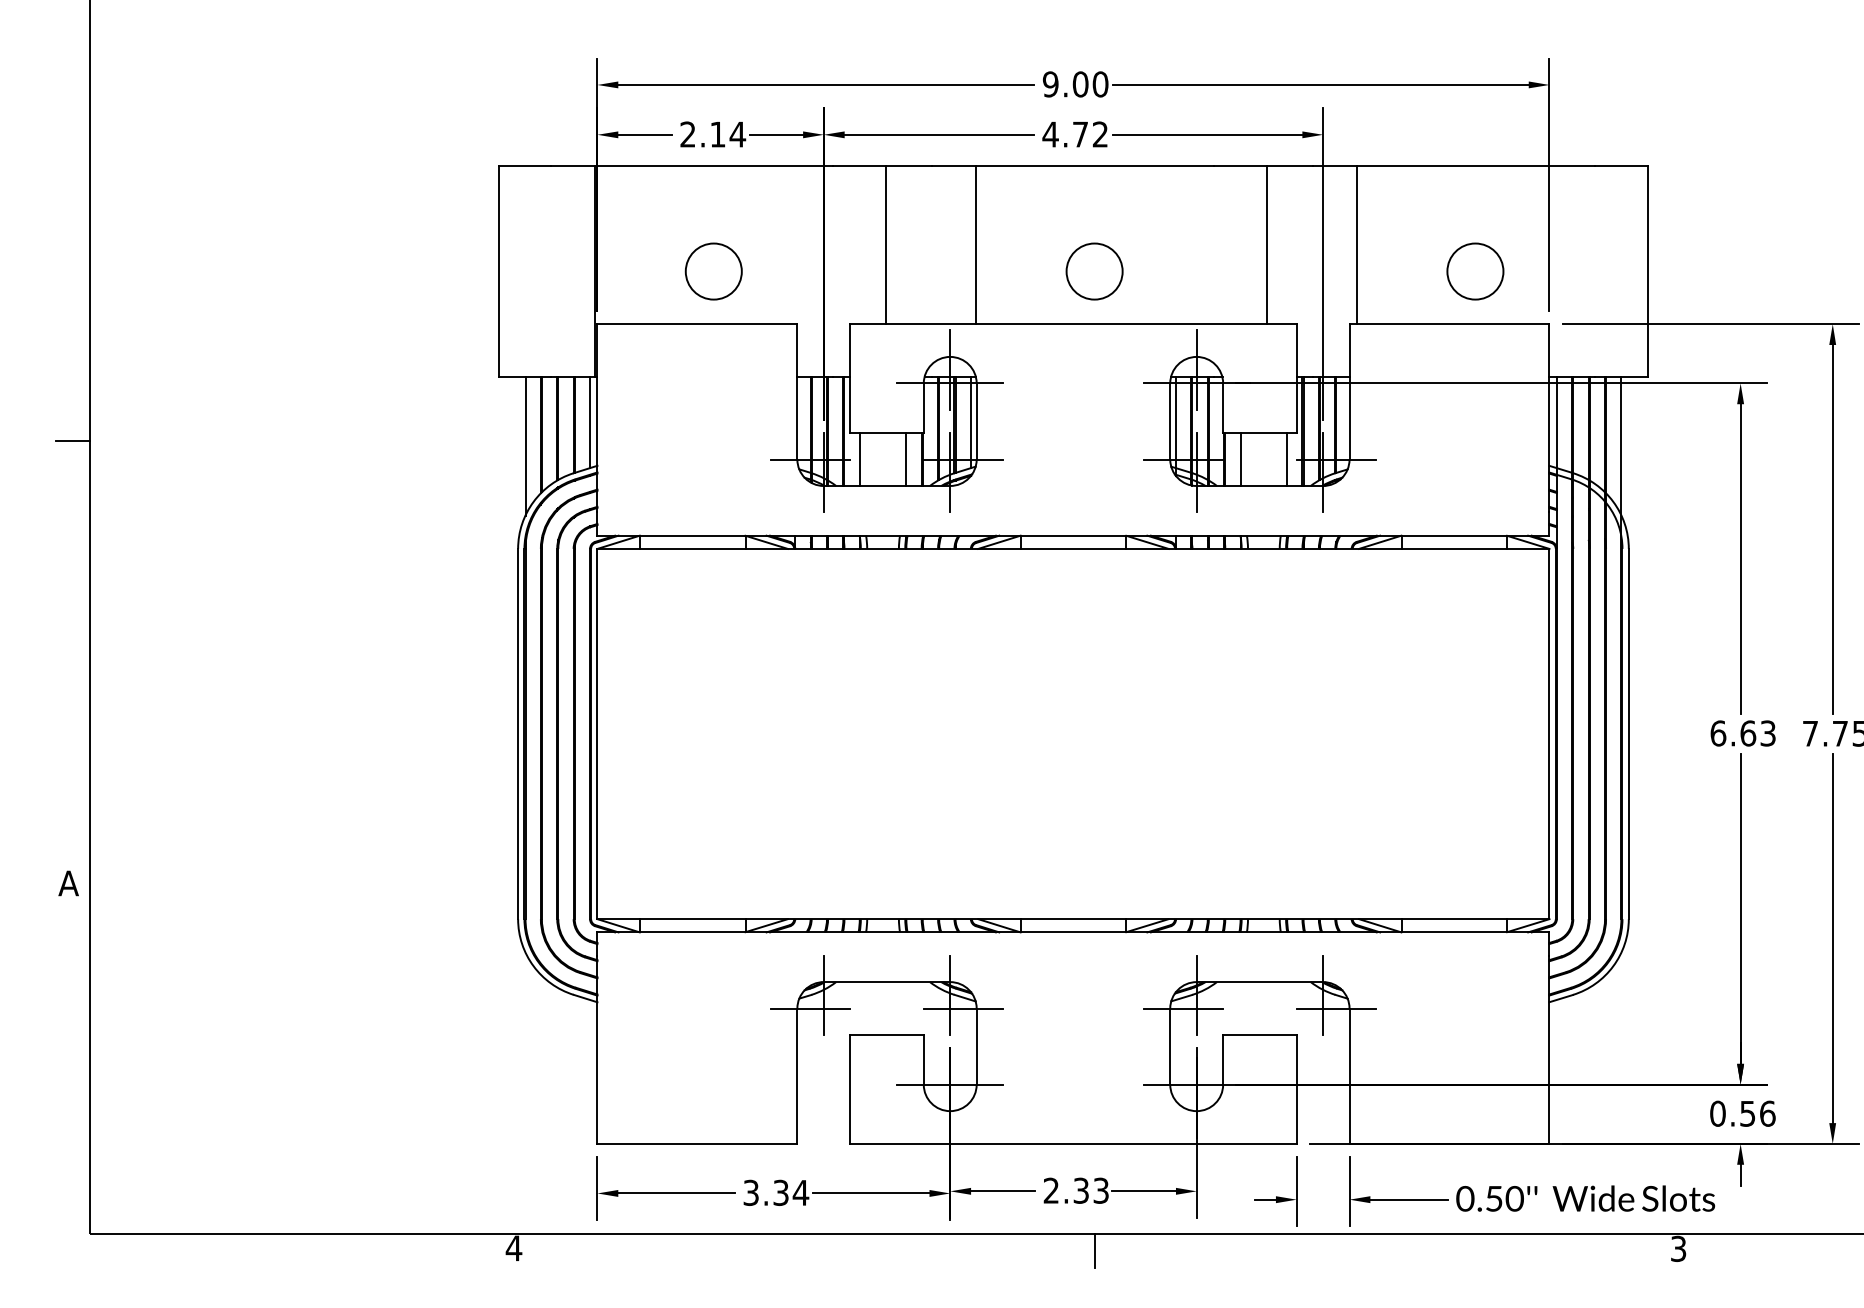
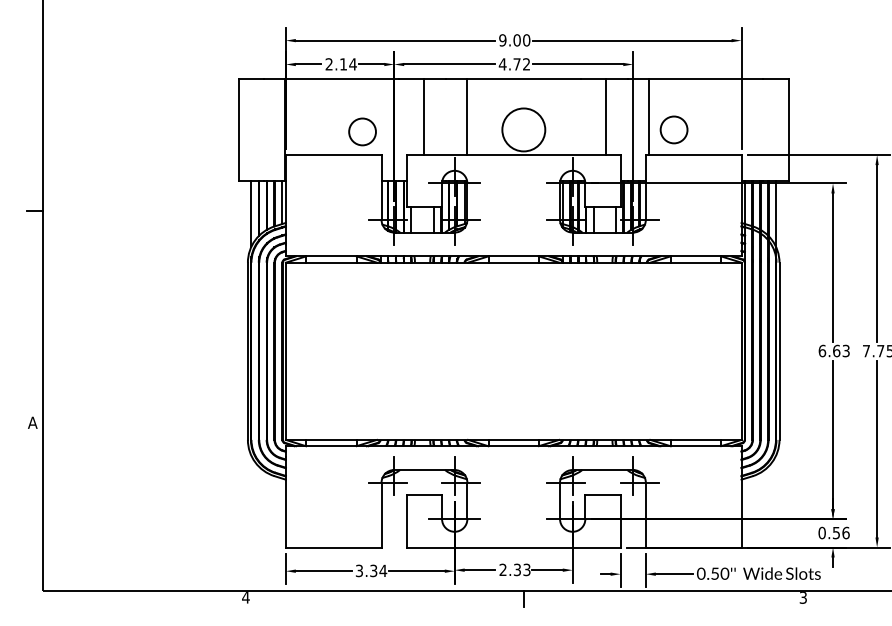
circle: (713, 270) -> (362, 131), moved
circle: (1093, 270) -> (523, 129), size x1.6
circle: (1474, 270) -> (673, 129), moved

